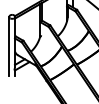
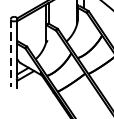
line: (9, 47) -> (11, 54), solid -> dashed

